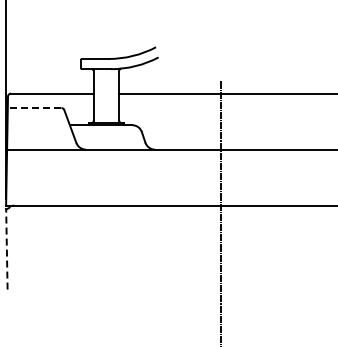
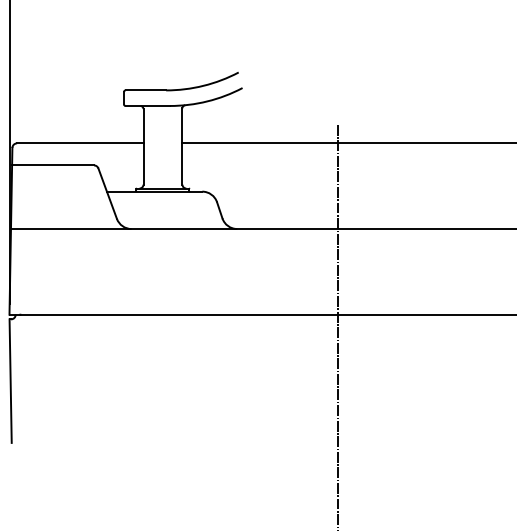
line: (34, 108) -> (52, 166), dashed -> solid
line: (6, 248) -> (10, 380), dashed -> solid

